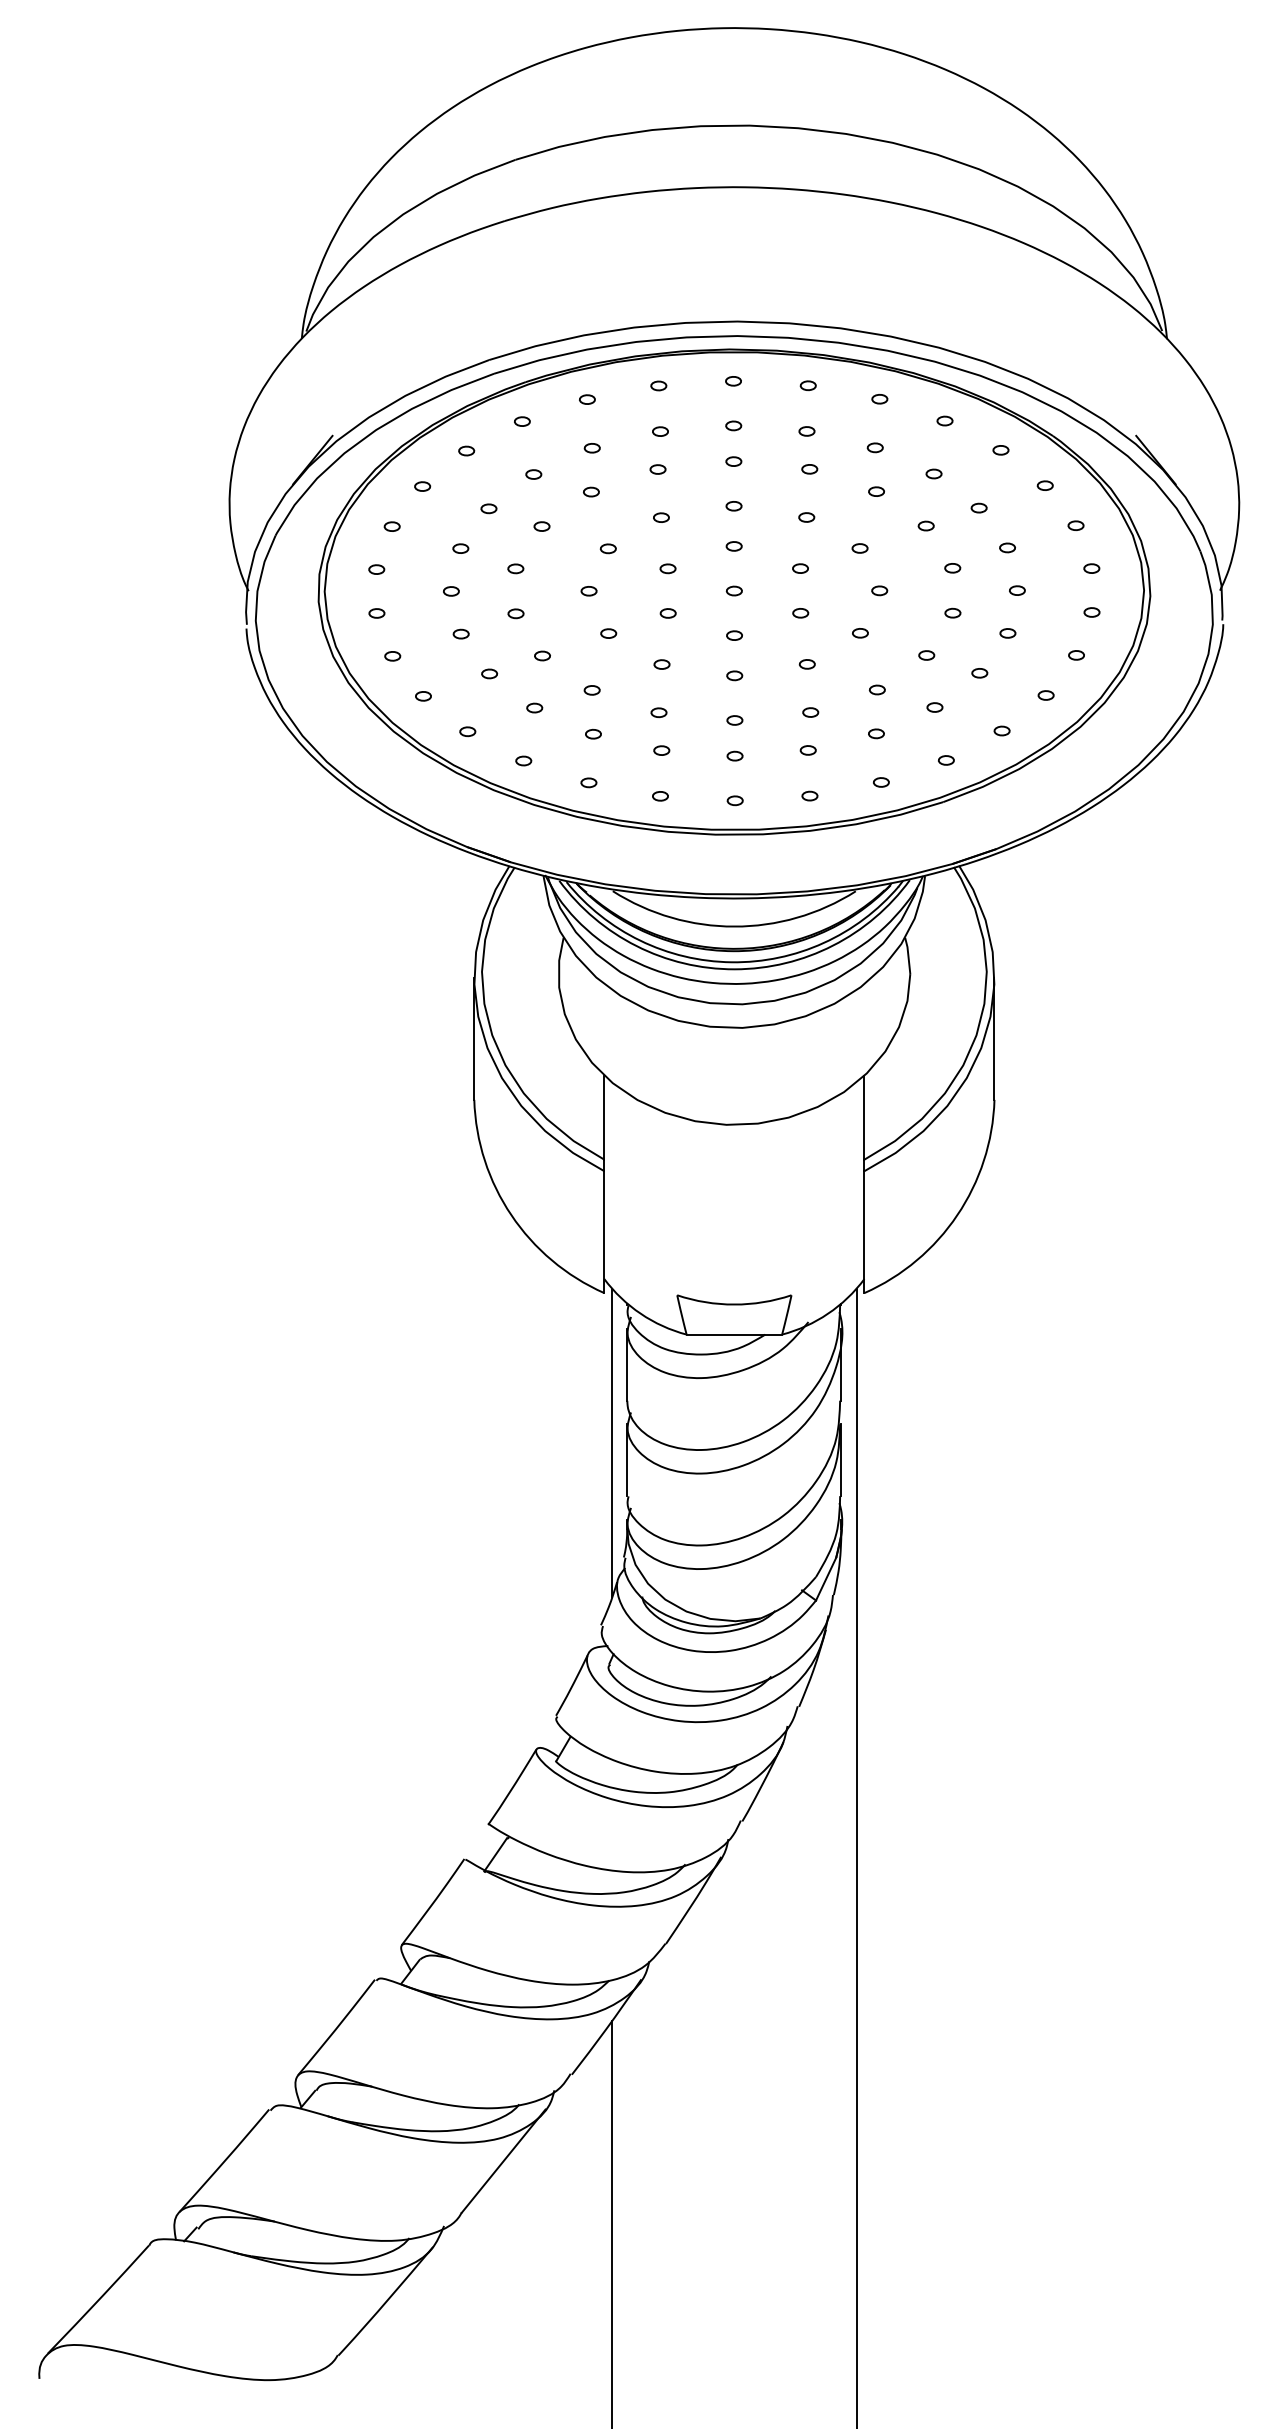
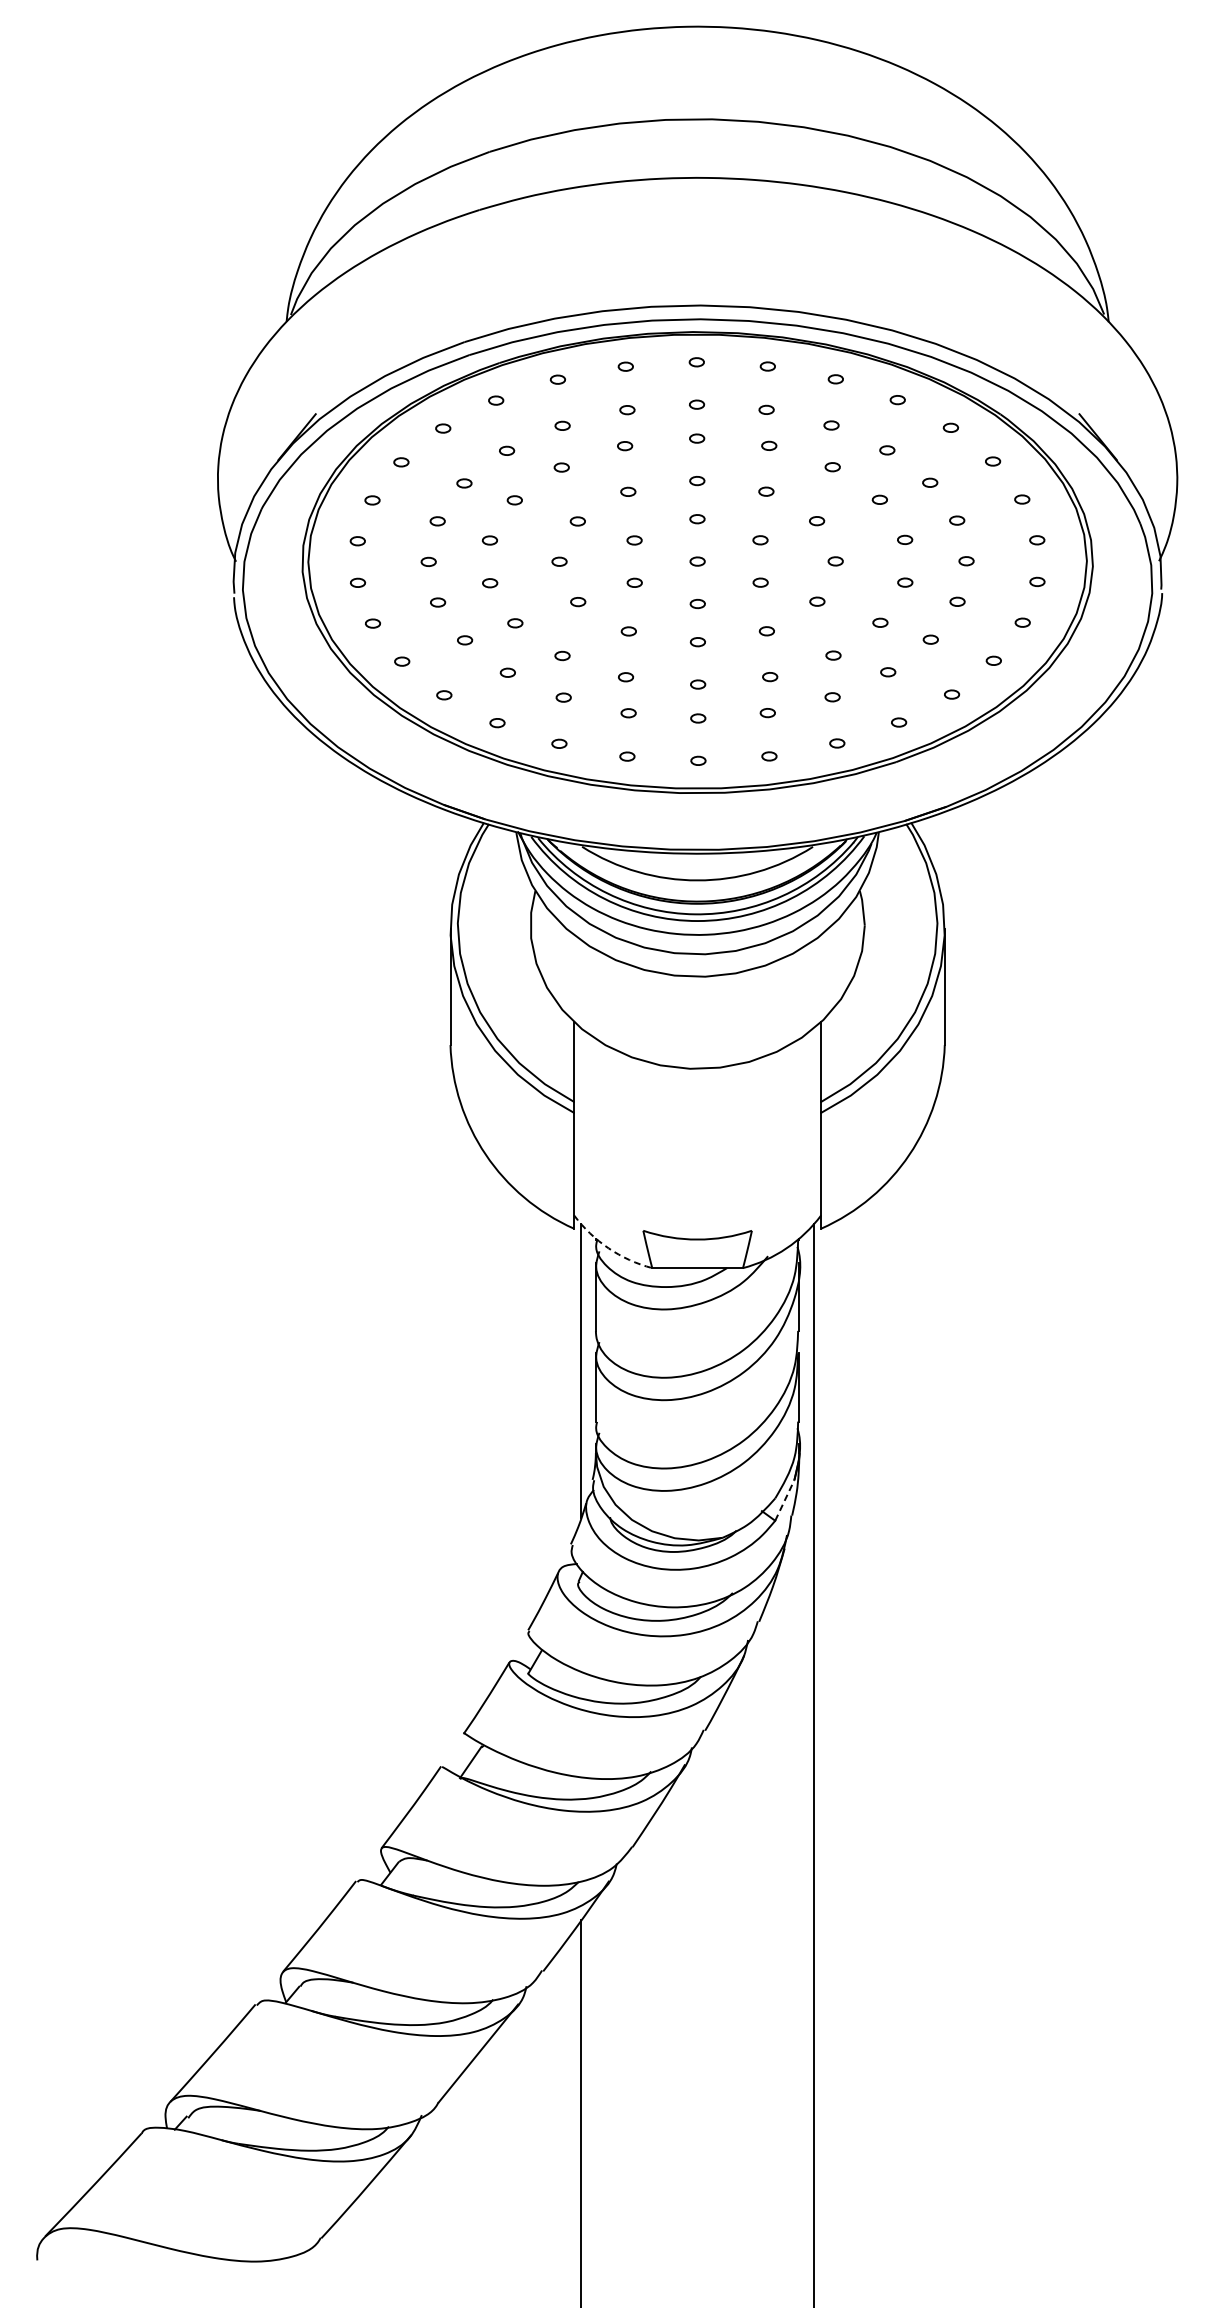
arc: (640, 1313) -> (608, 1248), solid -> dashed
line: (826, 1579) -> (785, 1500), solid -> dashed

